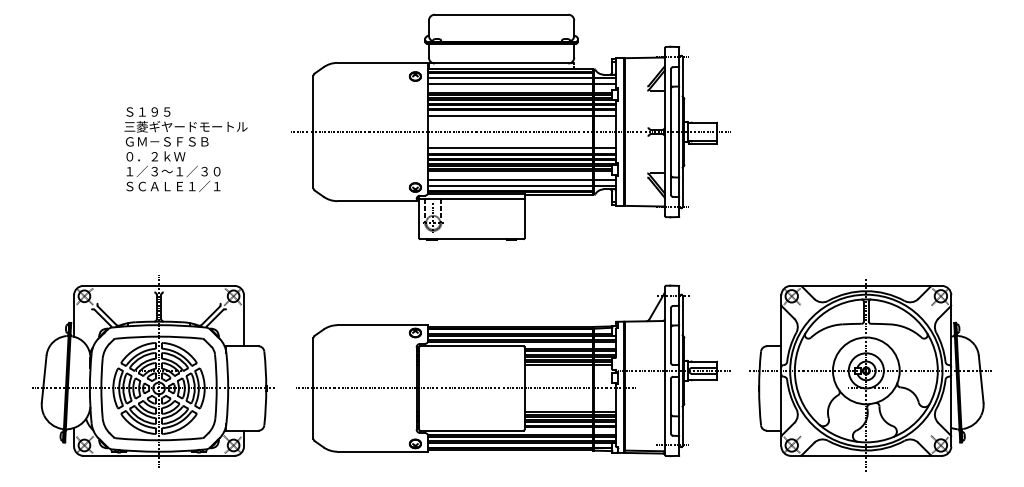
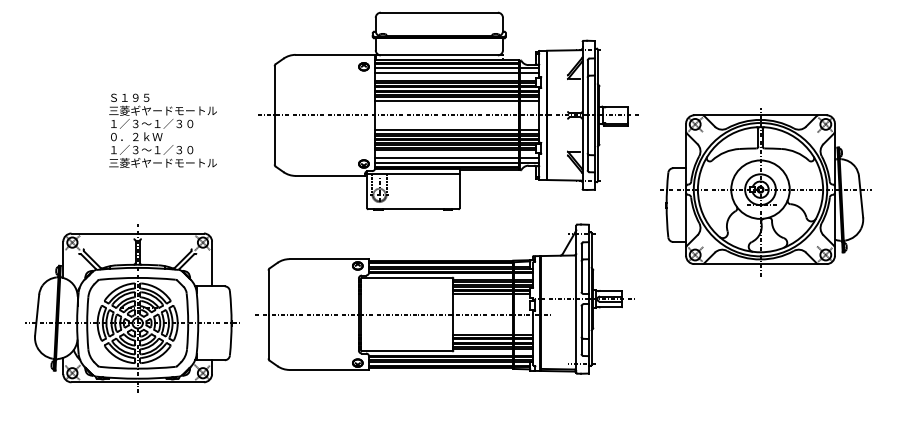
text: (172, 141) -> (151, 123), ＧＭ－ＳＦＳＢ -> １／３～１／３０
text: (185, 186) -> (162, 163), ＳＣＡＬＥ１／１ -> 三菱ギヤードモートル
part: (513, 370) -> (443, 298), moved
part: (153, 371) -> (132, 308), moved
part: (870, 375) -> (764, 193), moved

